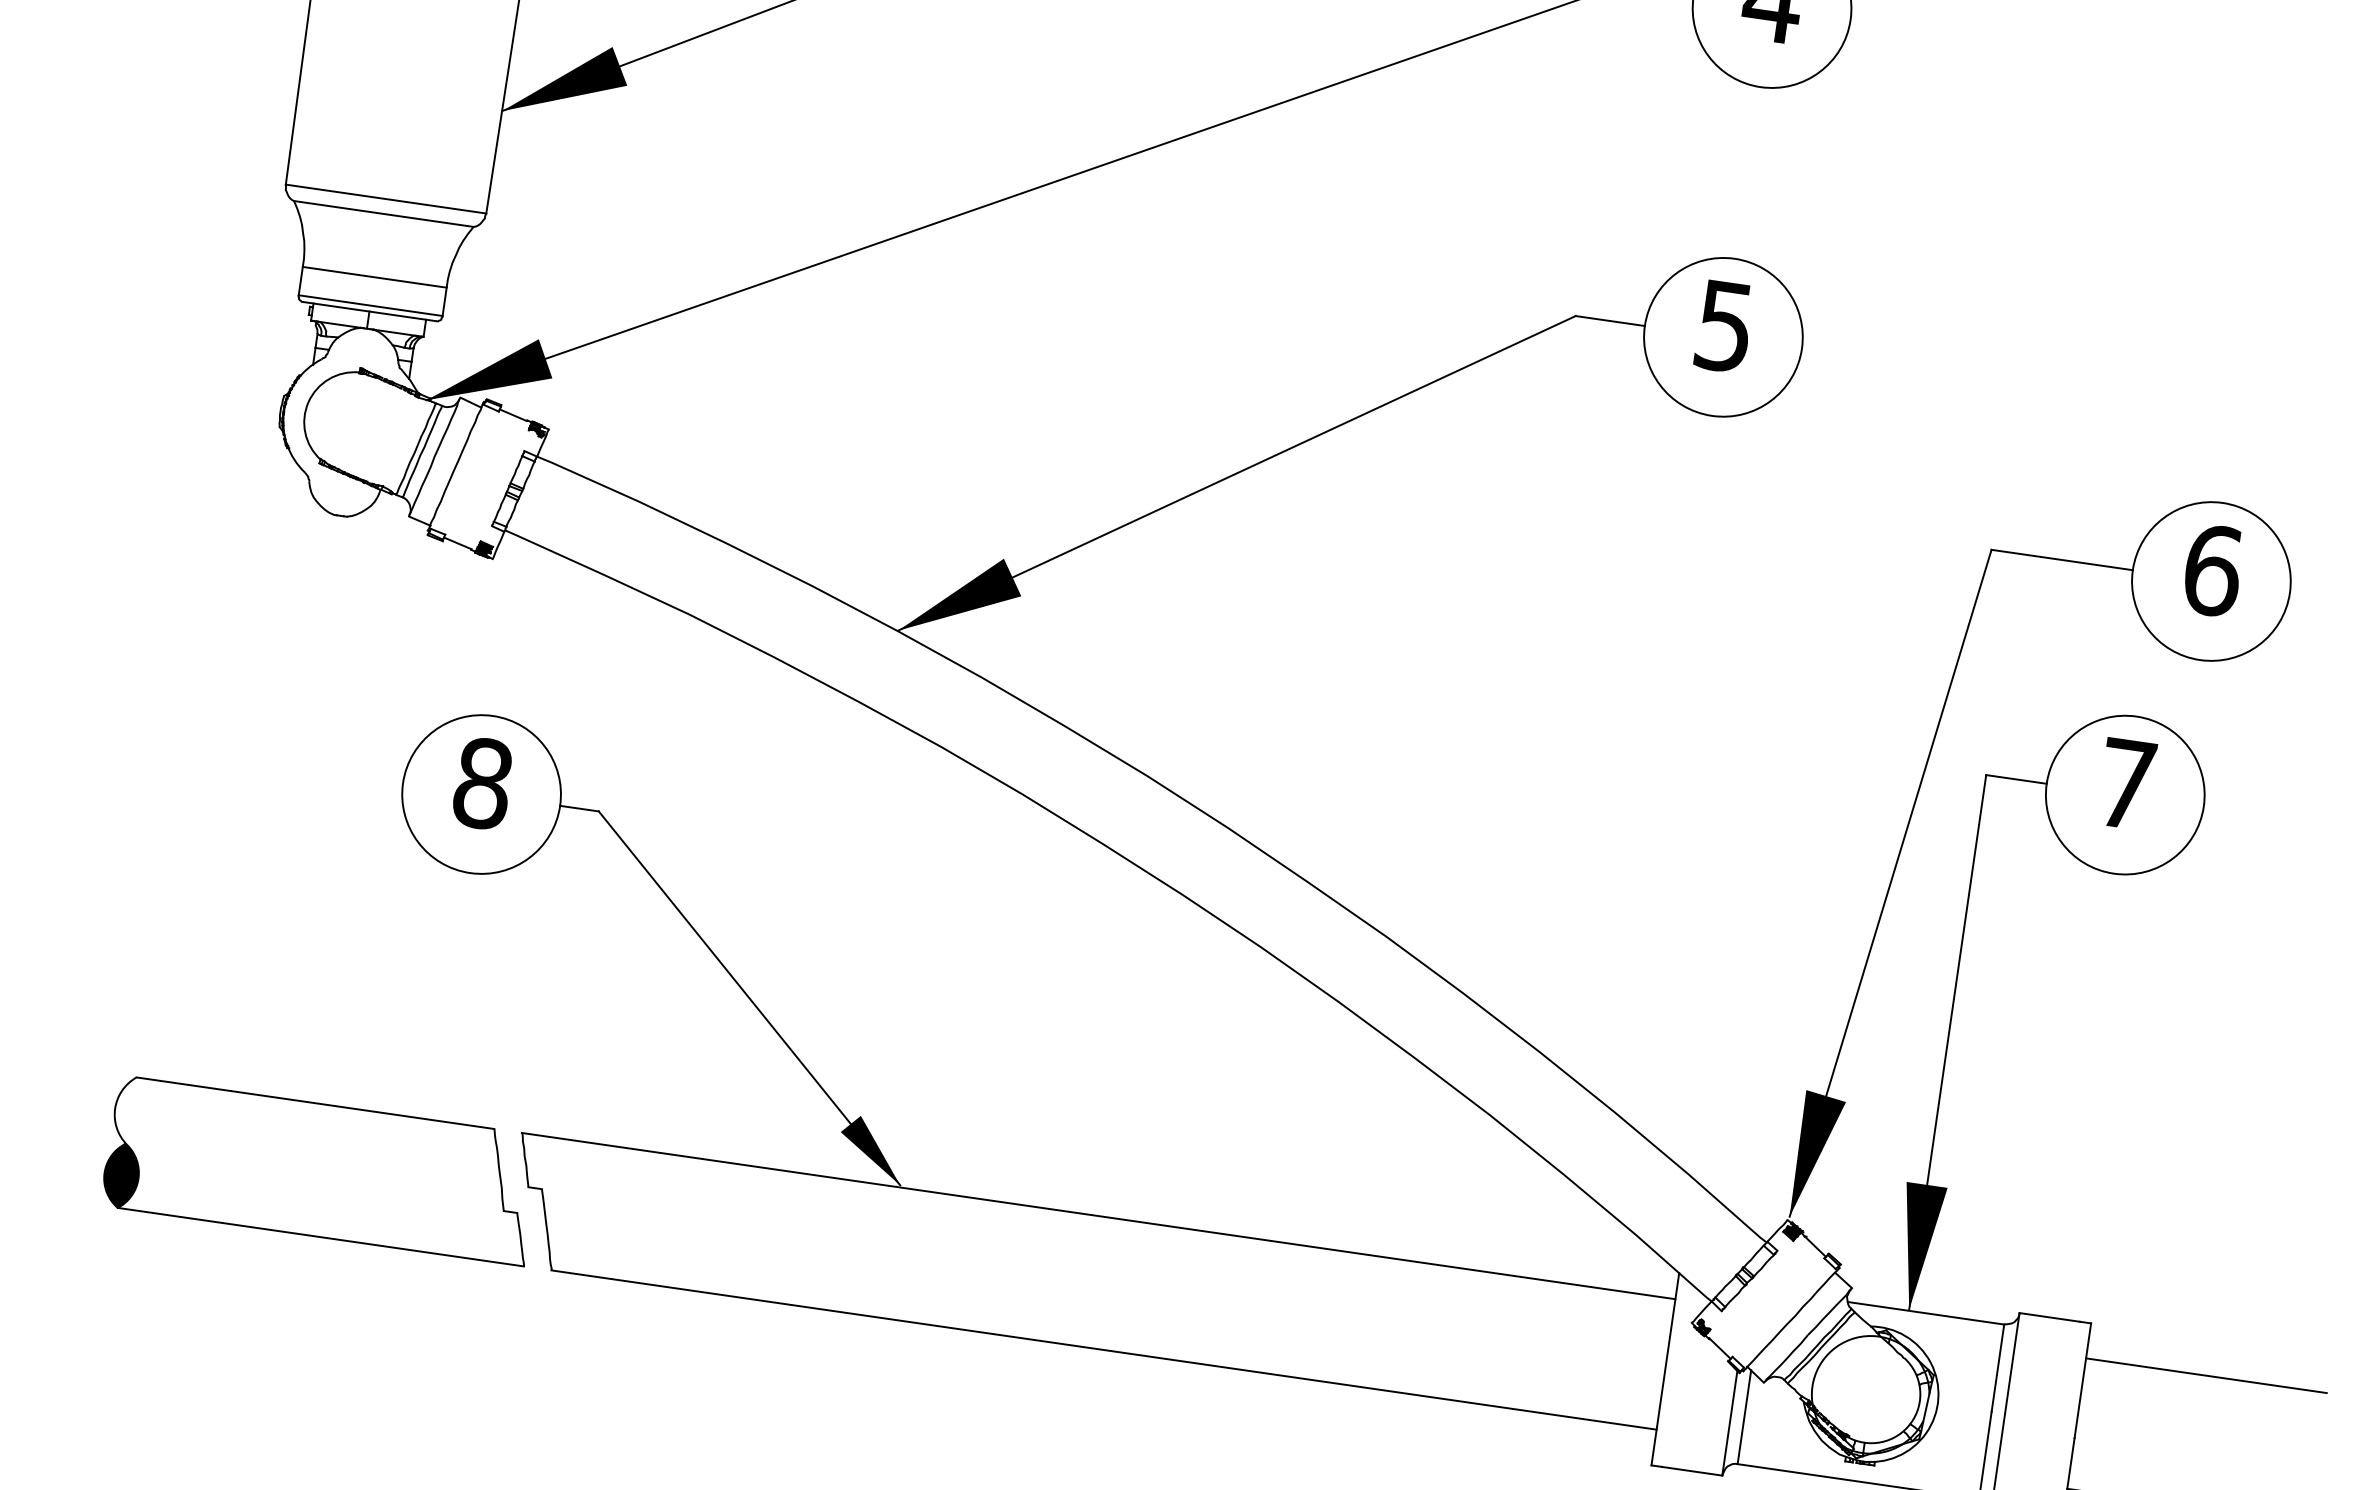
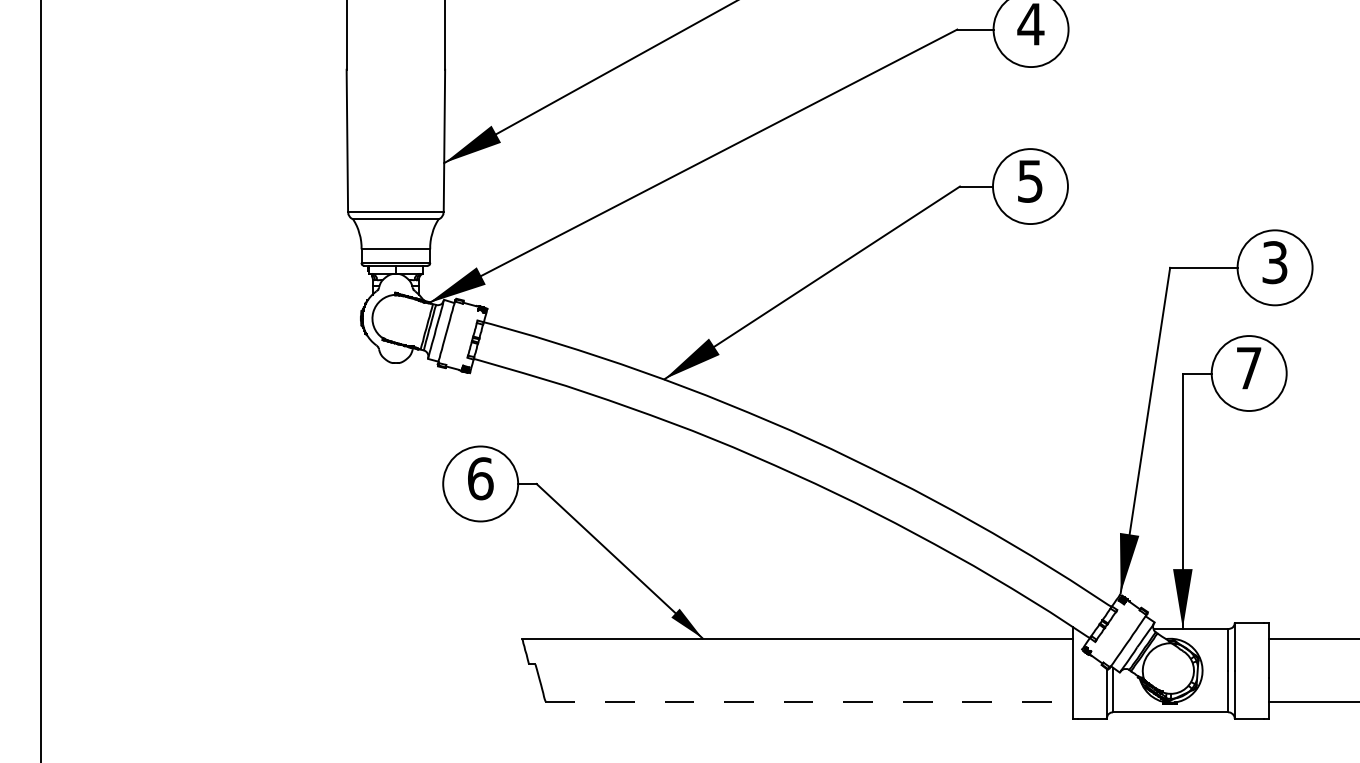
text: (2213, 570) -> (1275, 262), 6 -> 3
text: (482, 782) -> (480, 478), 8 -> 6
part: (322, 1170) -> (431, 670), removed
line: (1104, 1349) -> (809, 701), solid -> dashed

